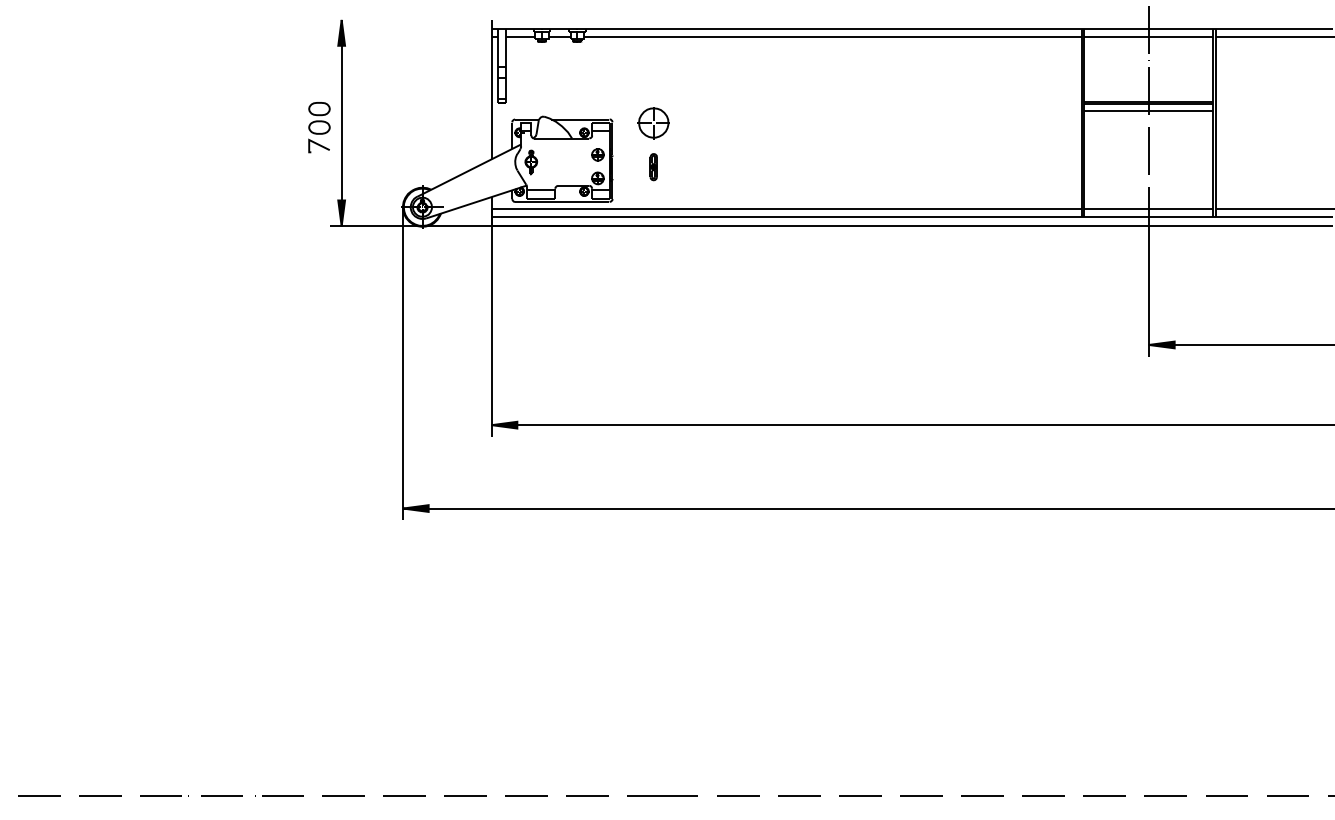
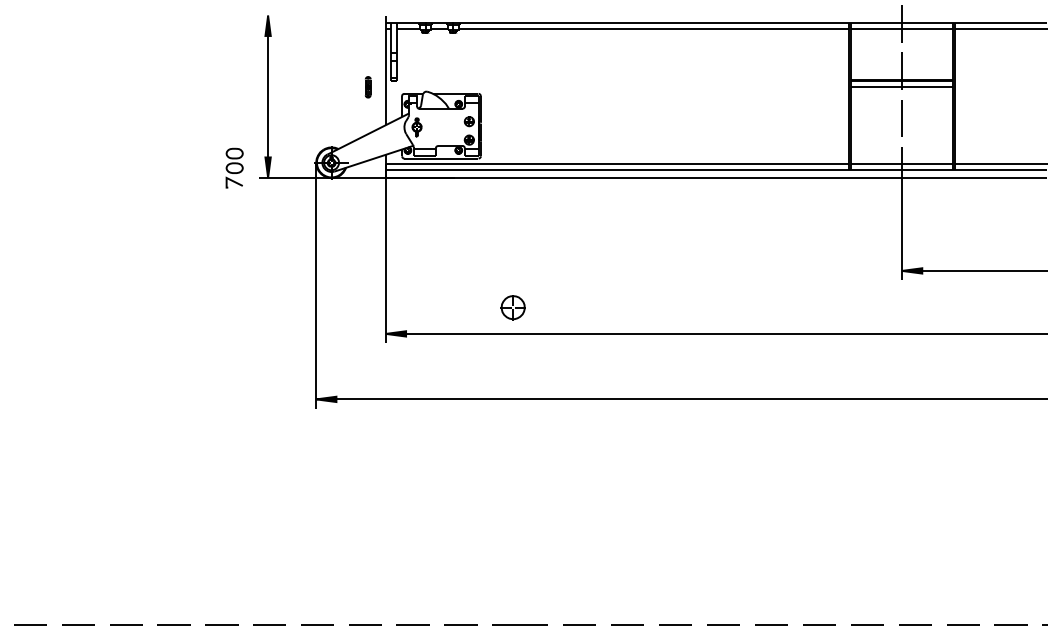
part: (652, 122) -> (512, 307), moved
part: (319, 126) -> (234, 167), moved
part: (652, 167) -> (367, 87), moved

